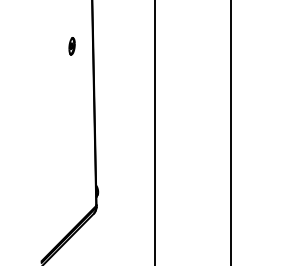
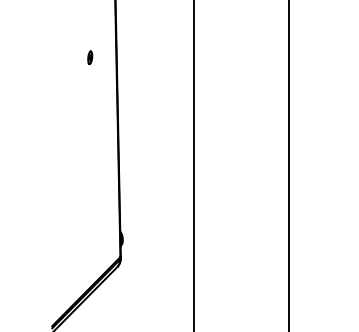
part: (71, 46) -> (89, 57), size x0.6

